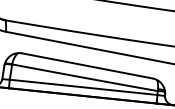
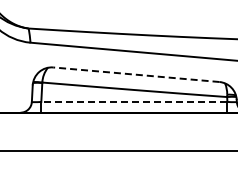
line: (86, 65) -> (135, 74), solid -> dashed
line: (83, 86) -> (133, 101), solid -> dashed

